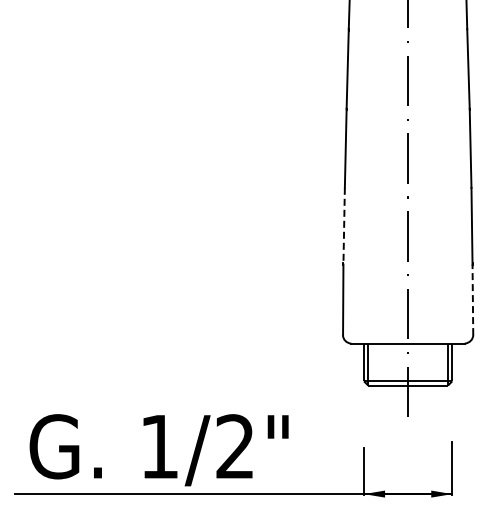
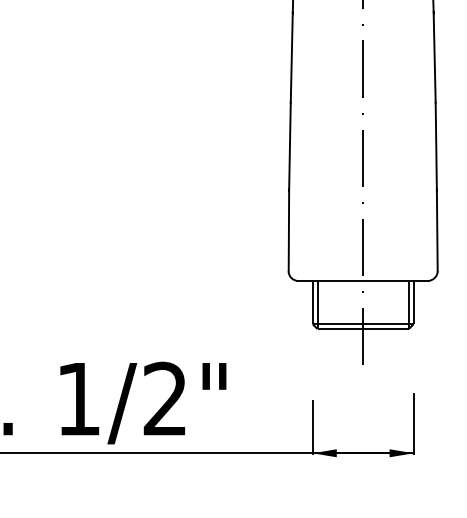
line: (344, 226) -> (290, 147), dashed -> solid
line: (472, 299) -> (436, 230), dashed -> solid

